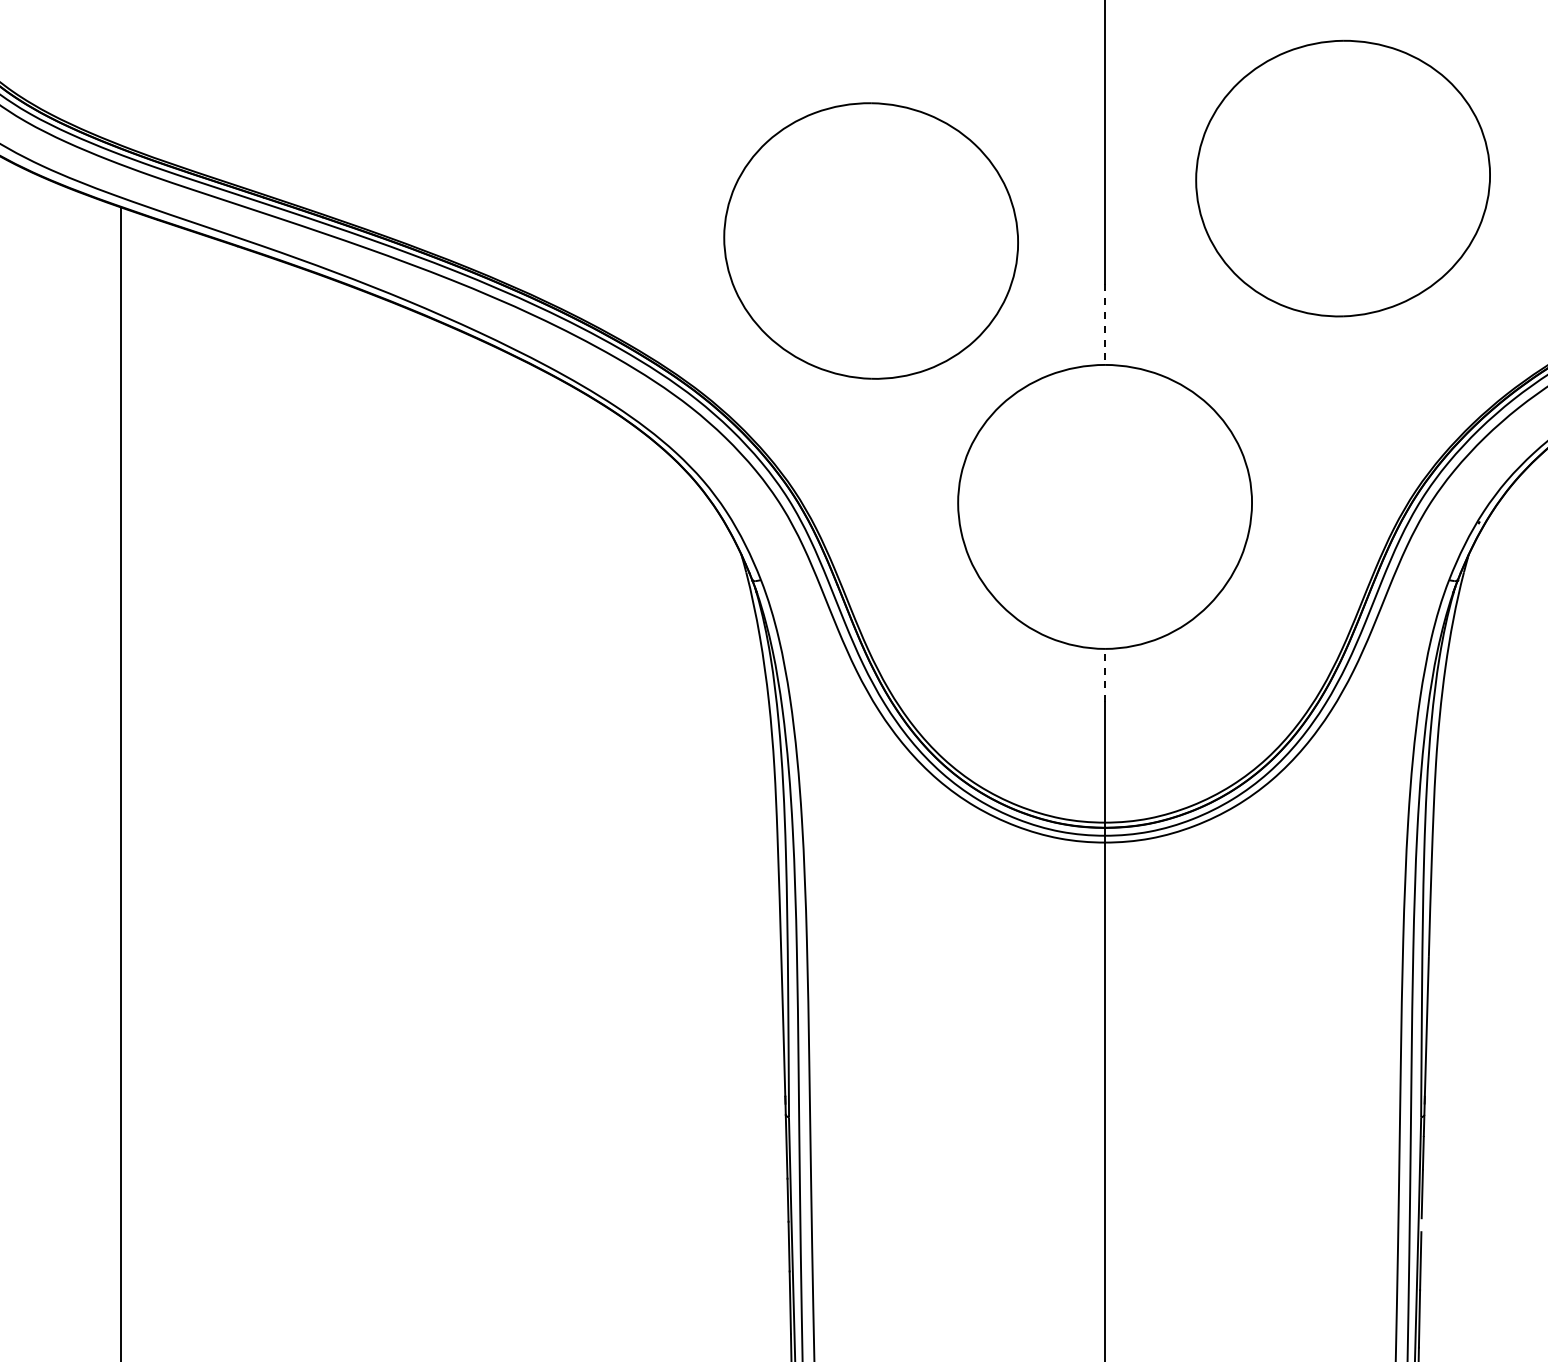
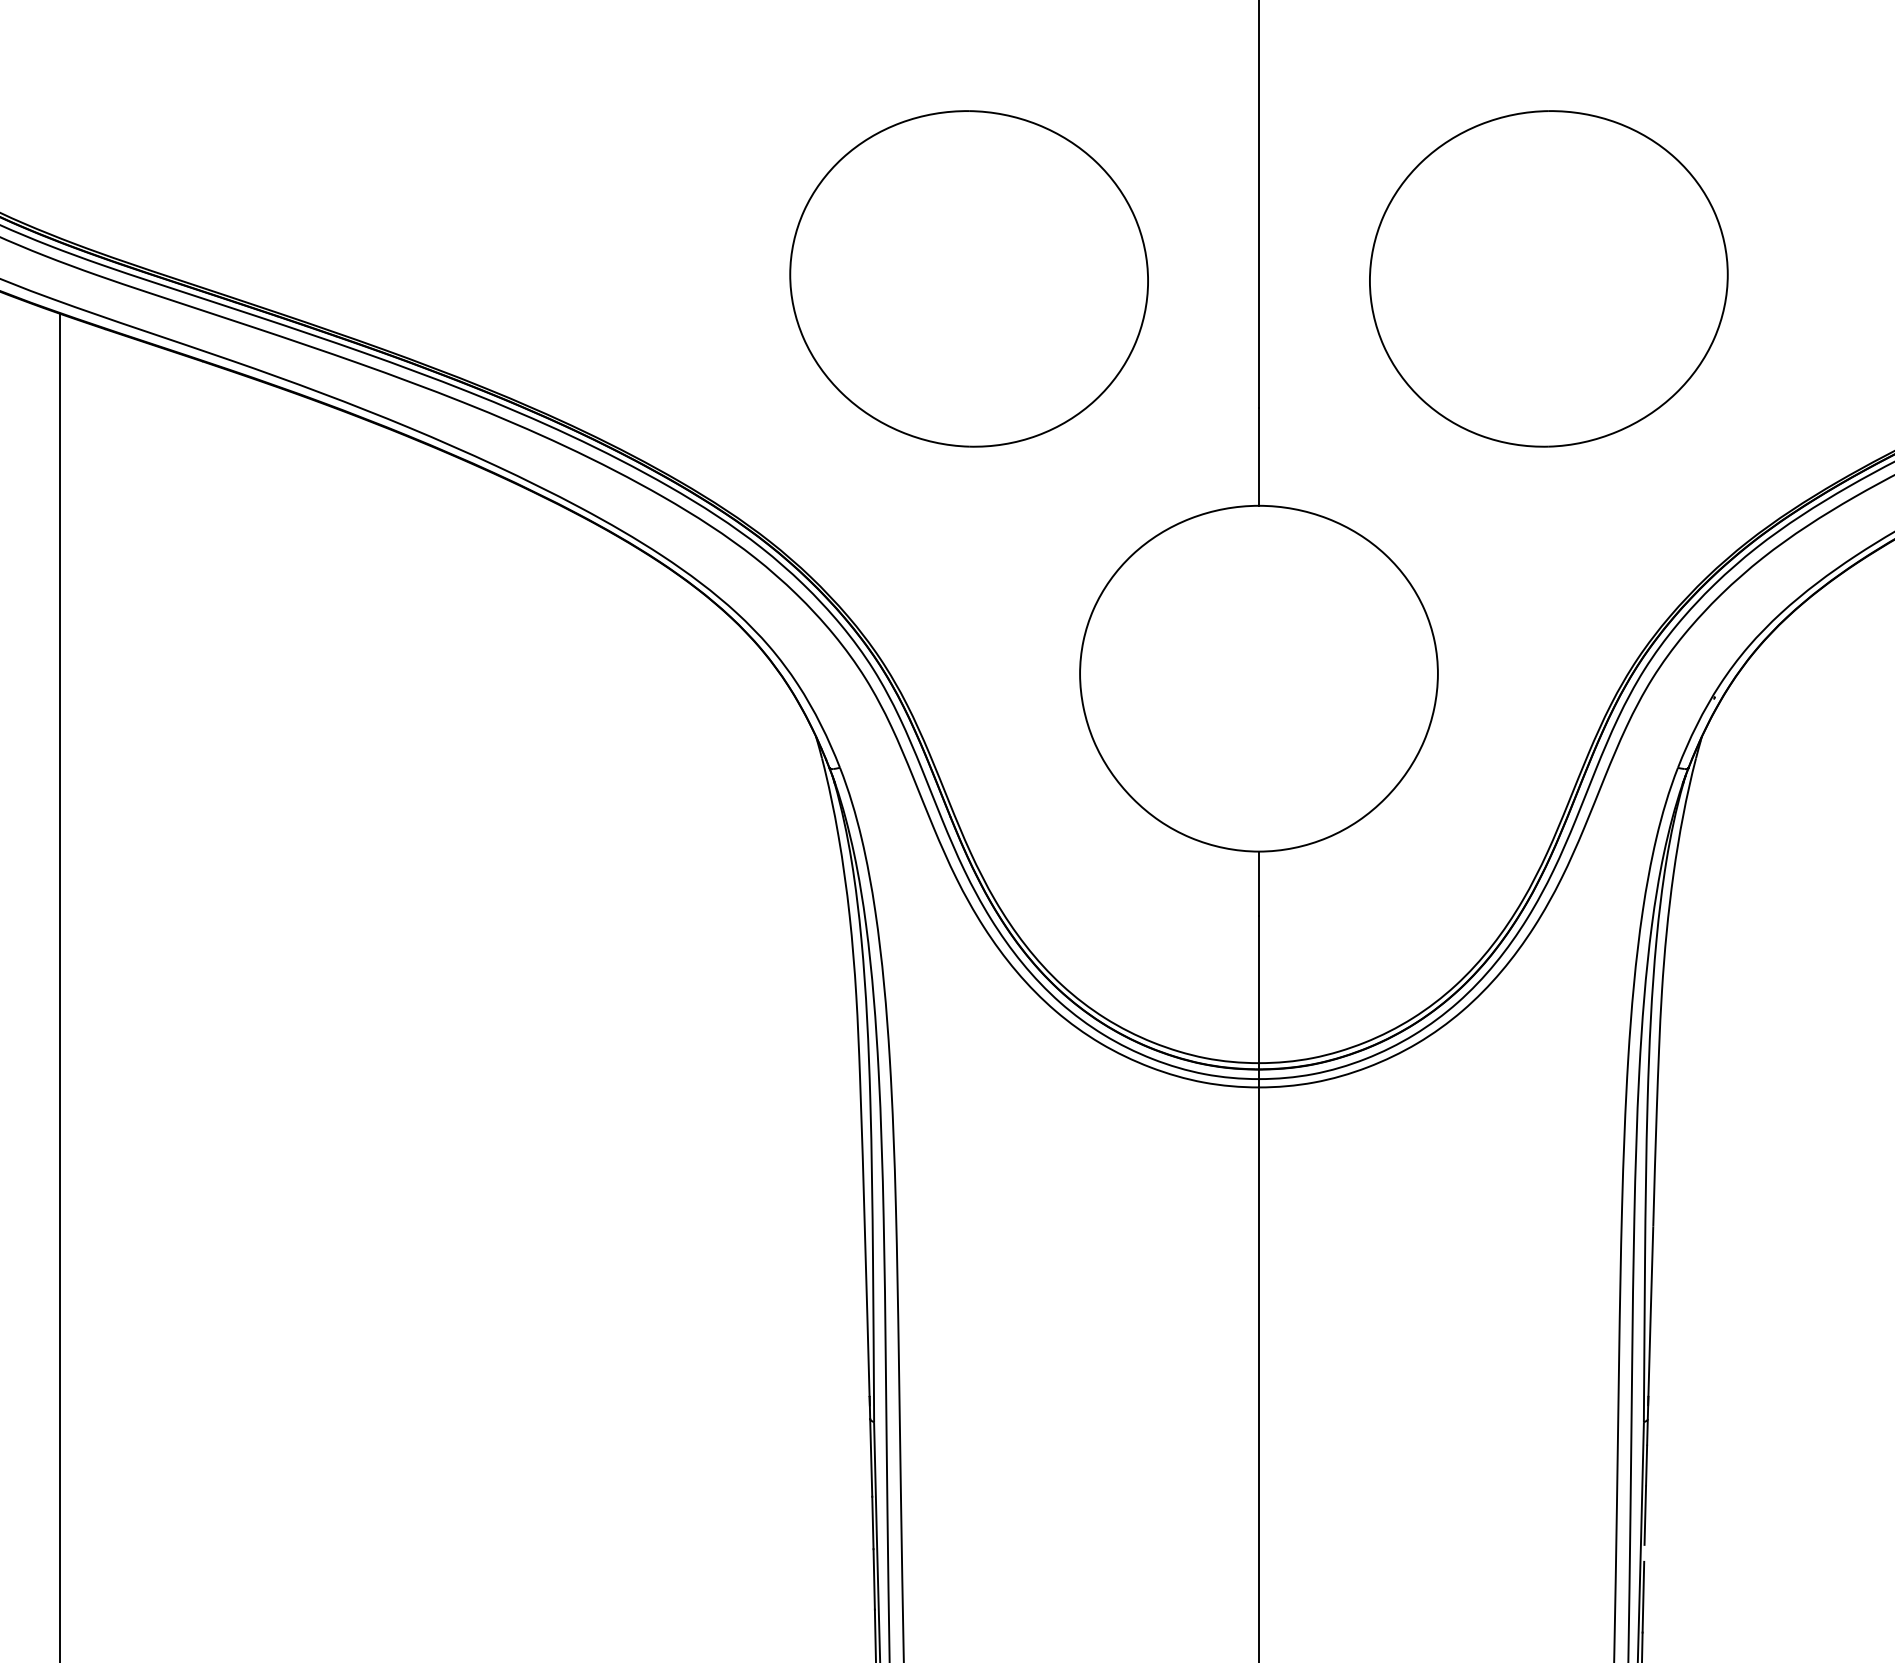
part: (870, 240) -> (968, 278), moved
line: (1105, 325) -> (1259, 457), dashed -> solid
line: (1105, 675) -> (1259, 883), dashed -> solid

